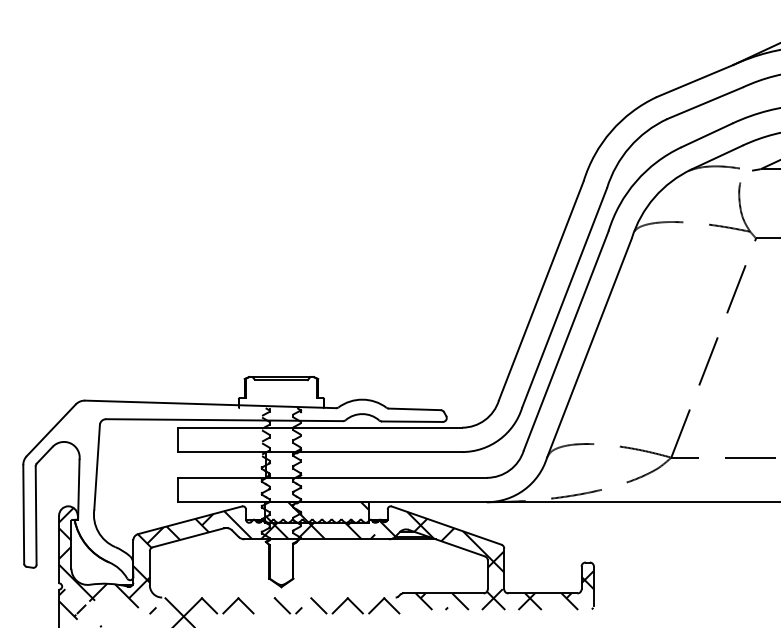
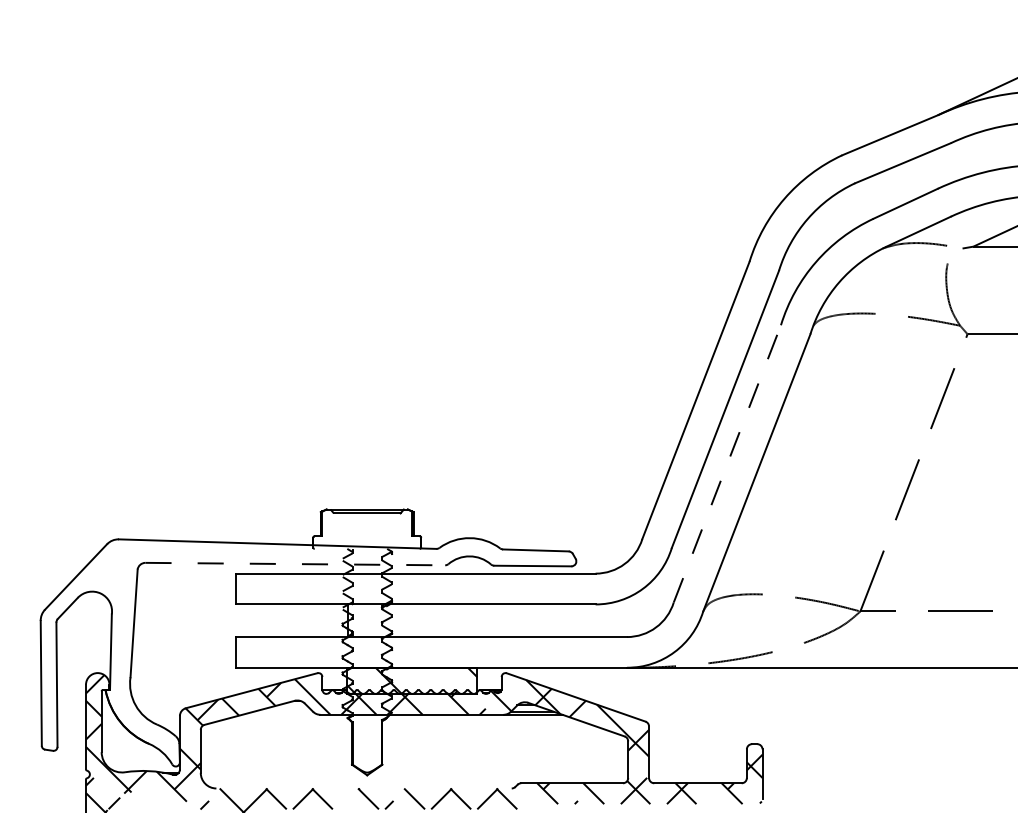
line: (566, 340) -> (727, 463), solid -> dashed
line: (224, 420) -> (295, 564), solid -> dashed

